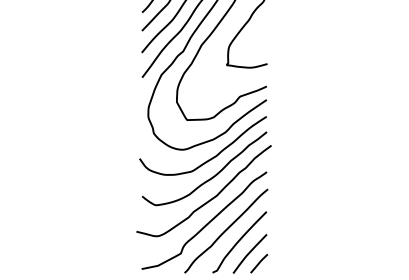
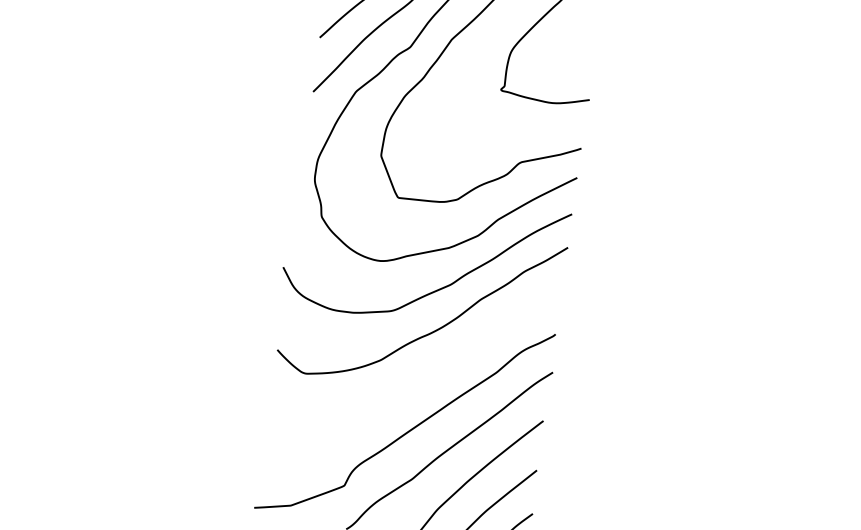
curve: (209, 199) -> (422, 377), removed

